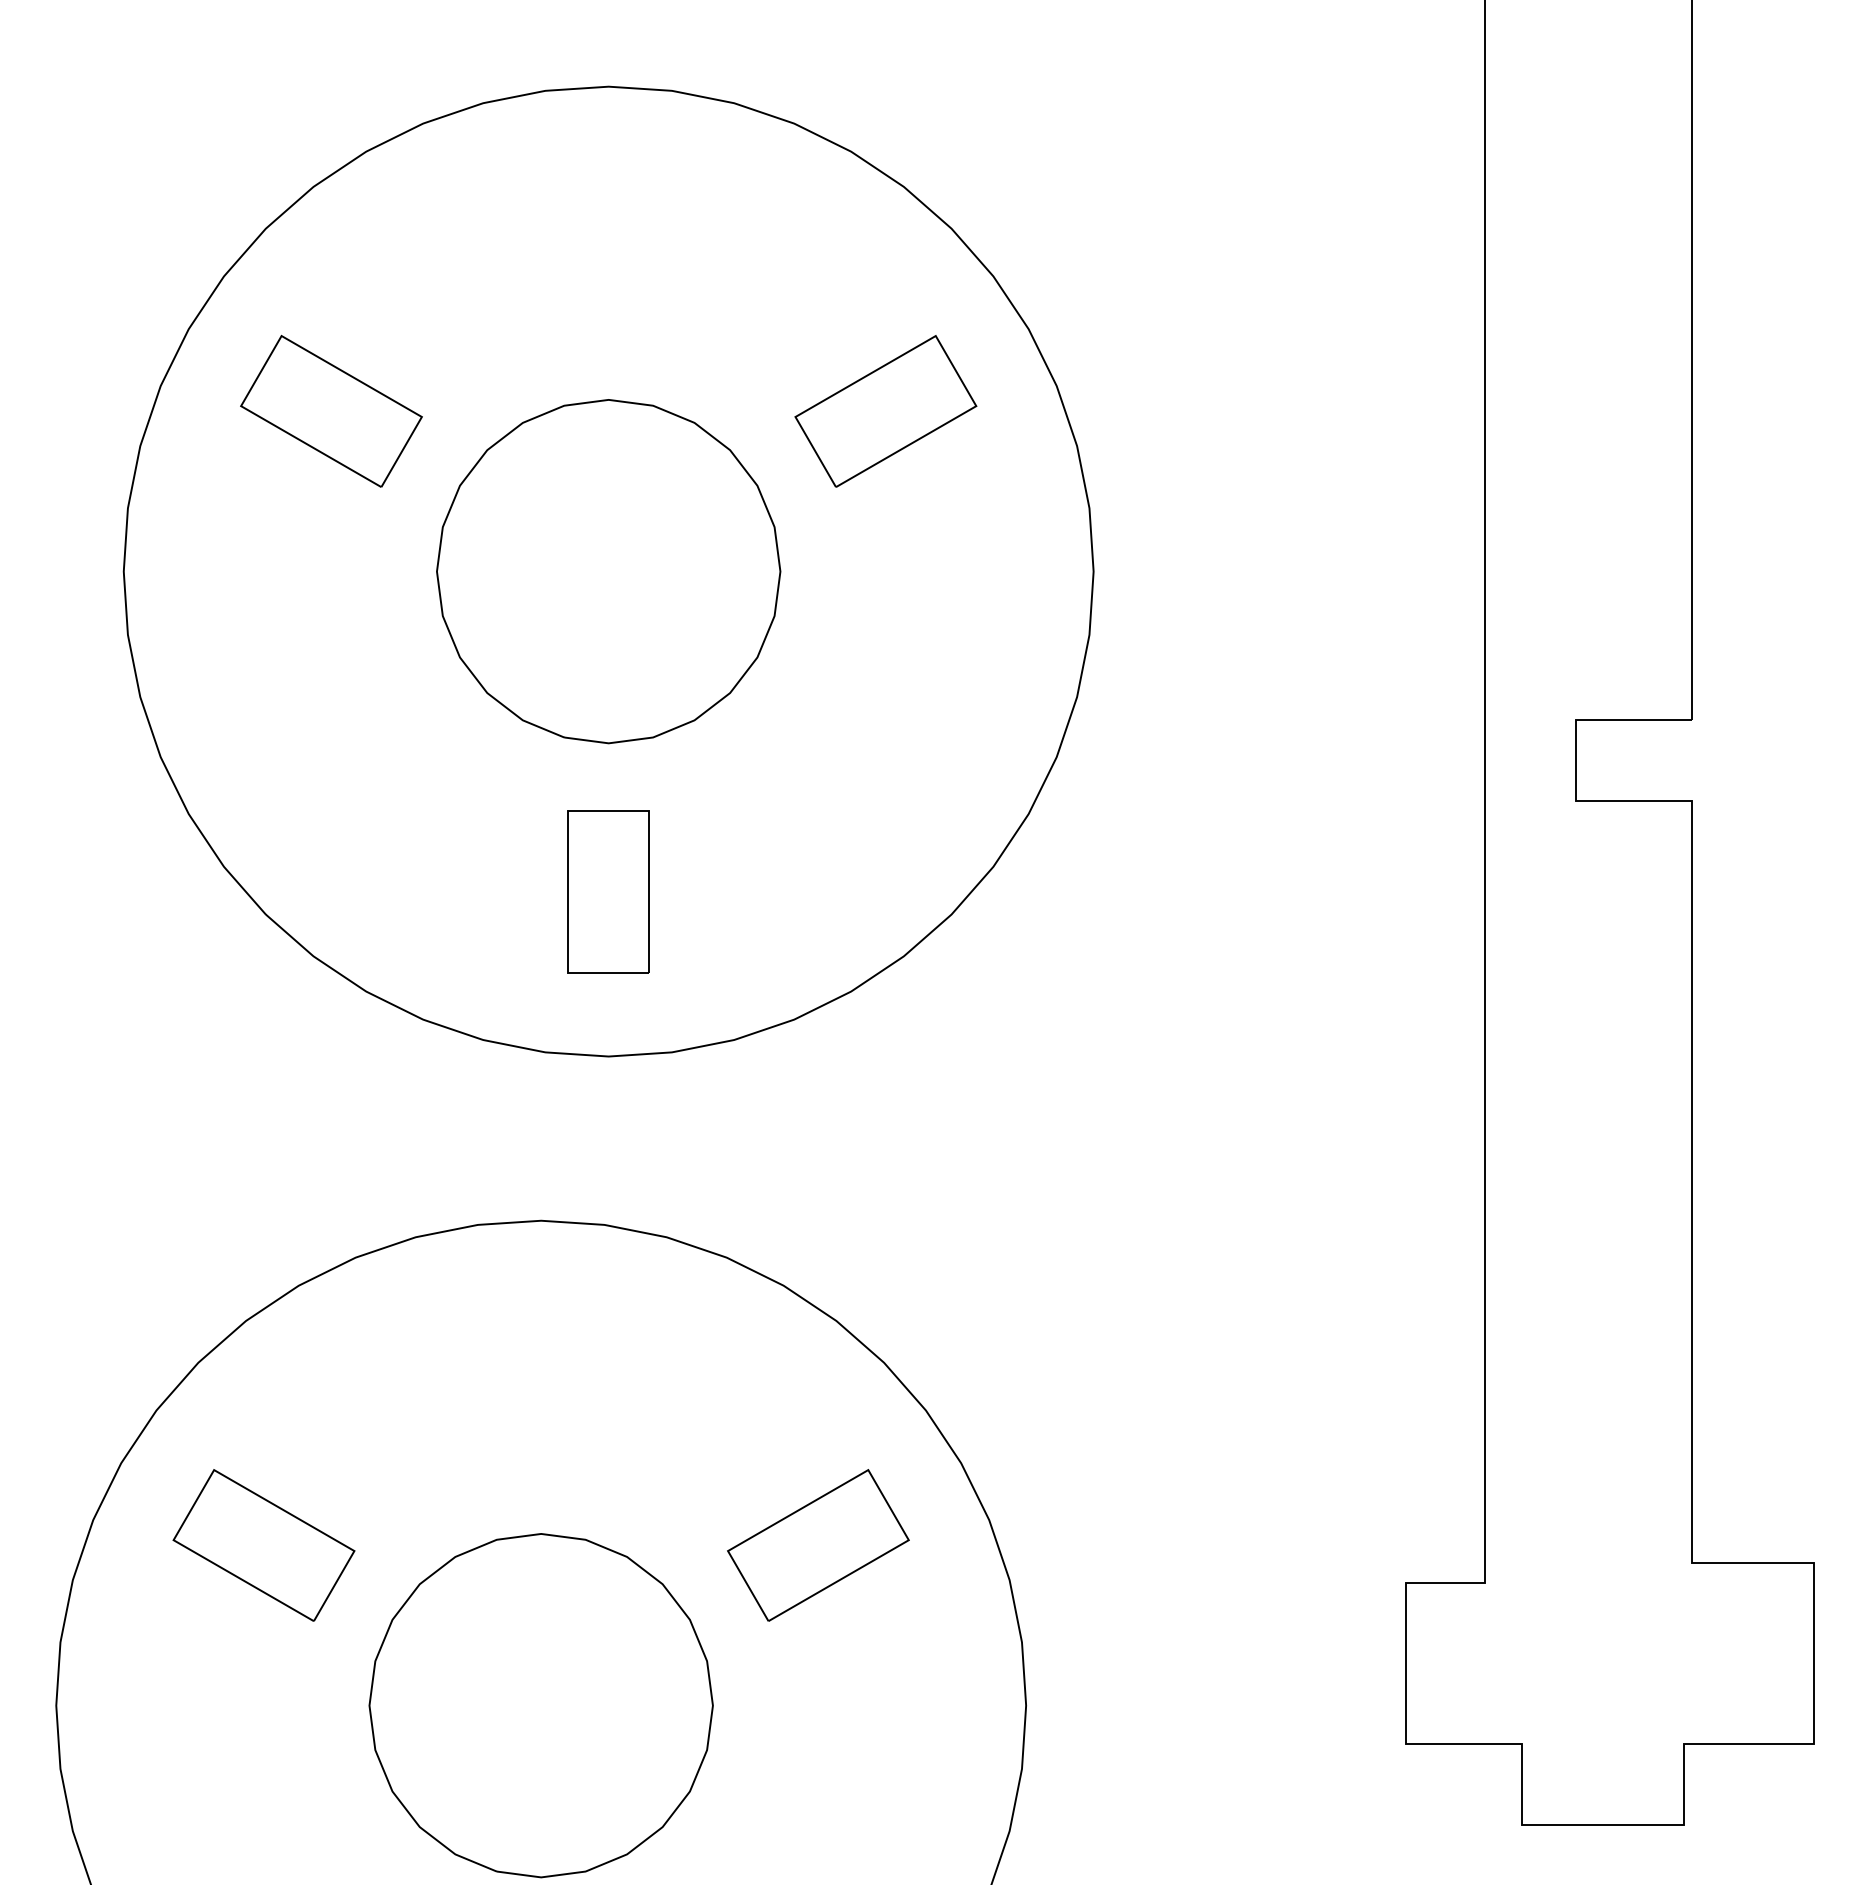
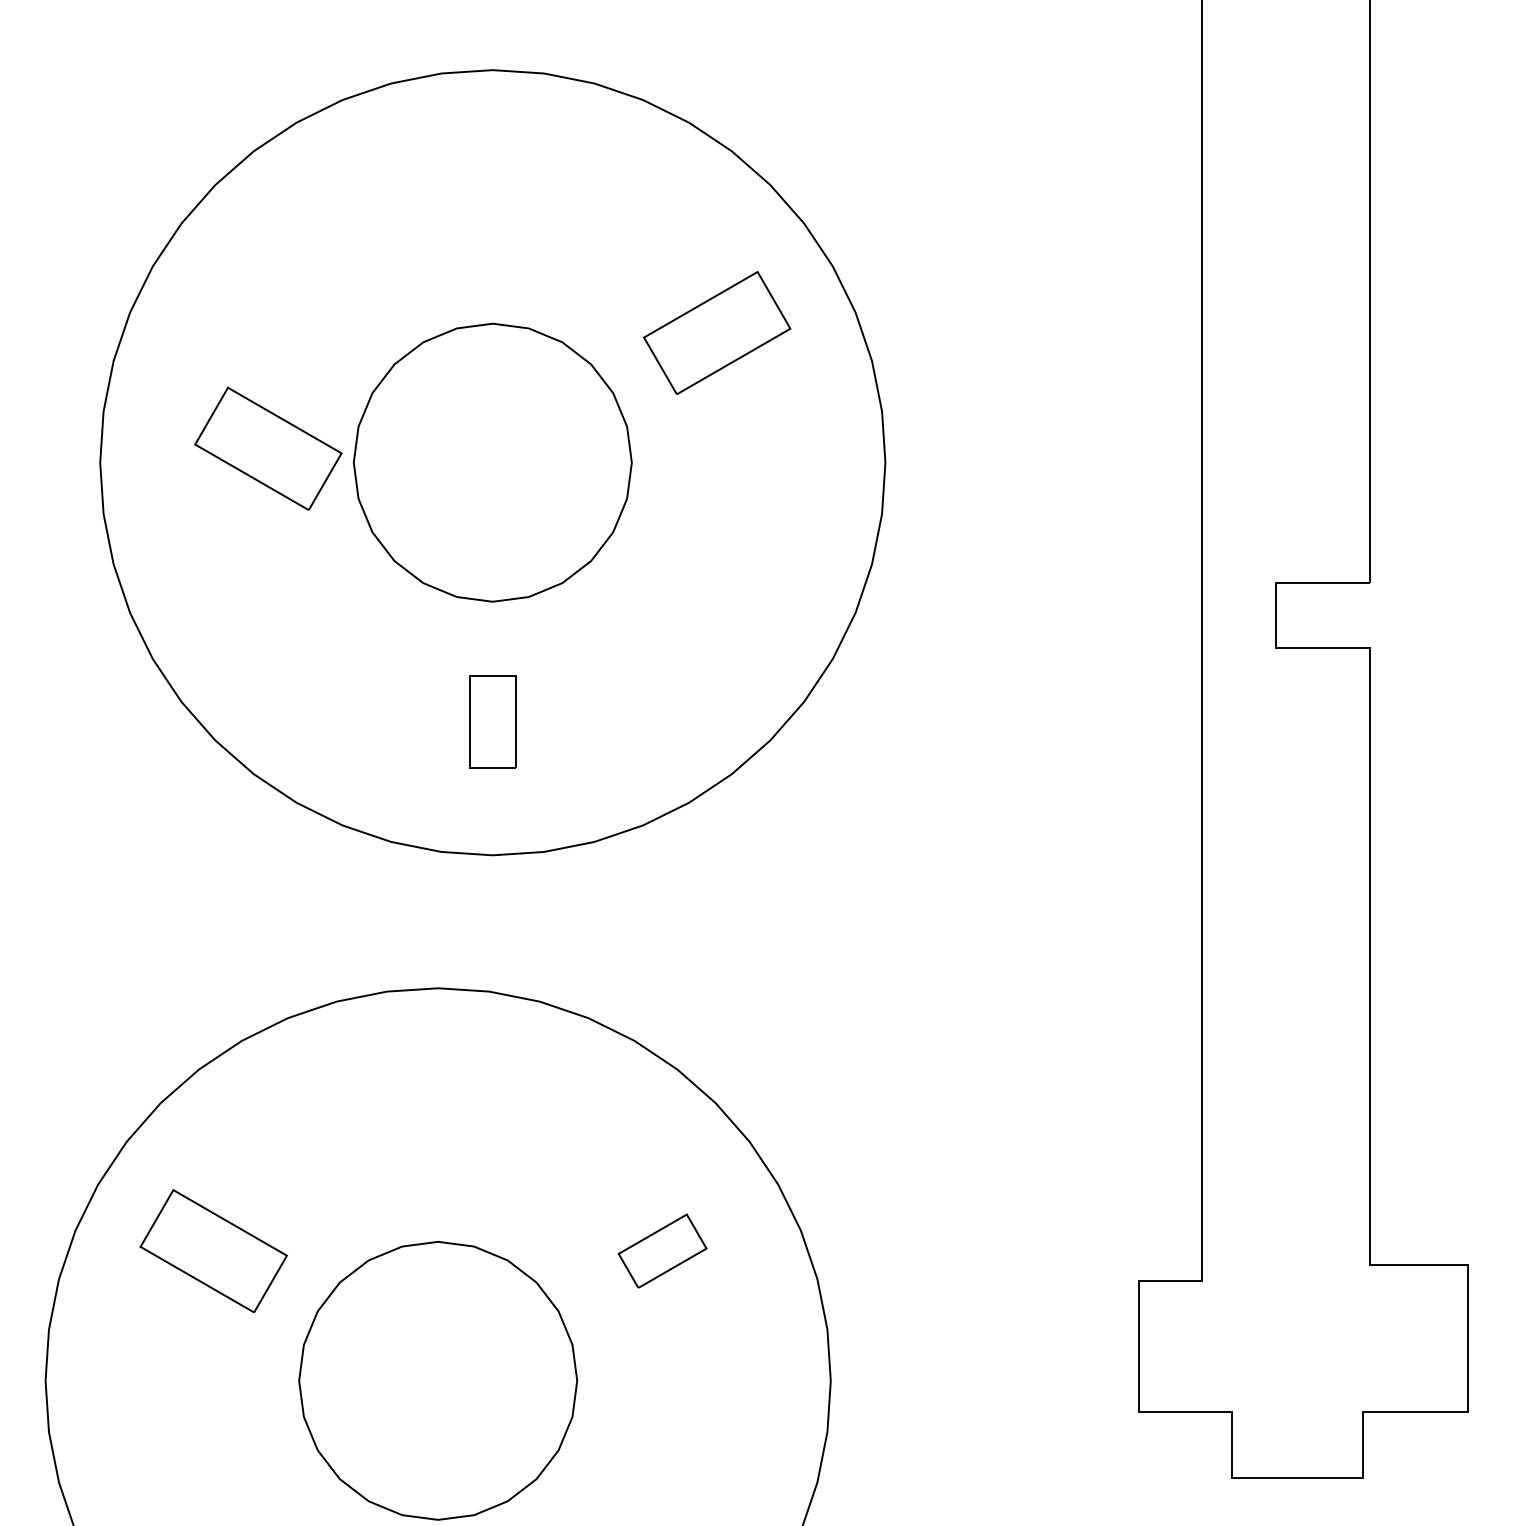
part: (331, 411) -> (268, 448), moved
part: (608, 891) -> (492, 721), size x0.7
part: (818, 1545) -> (662, 1251), size x0.6

